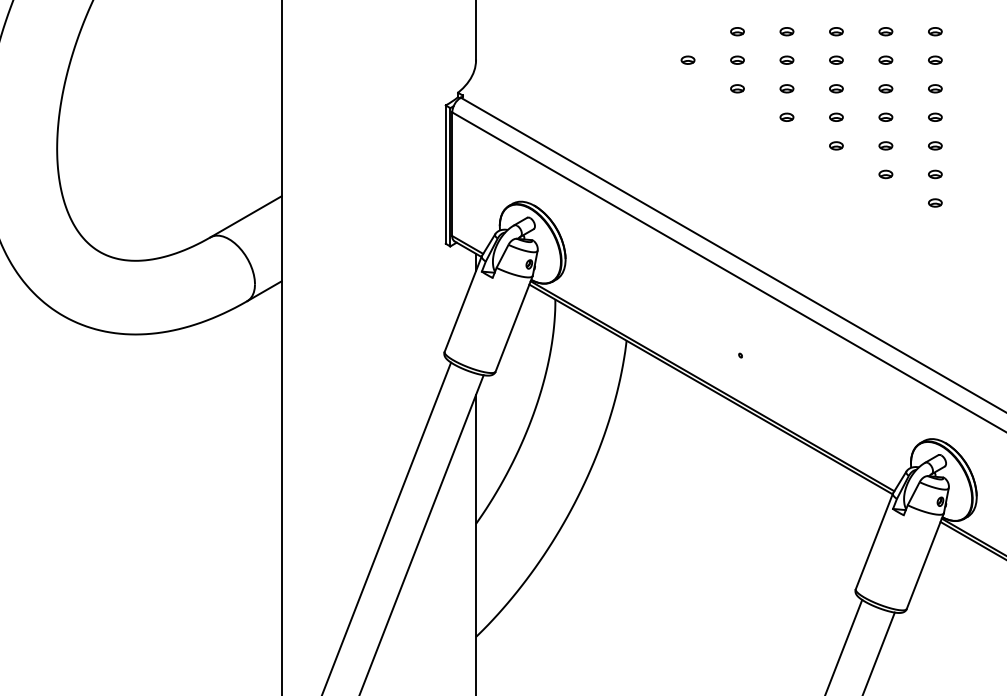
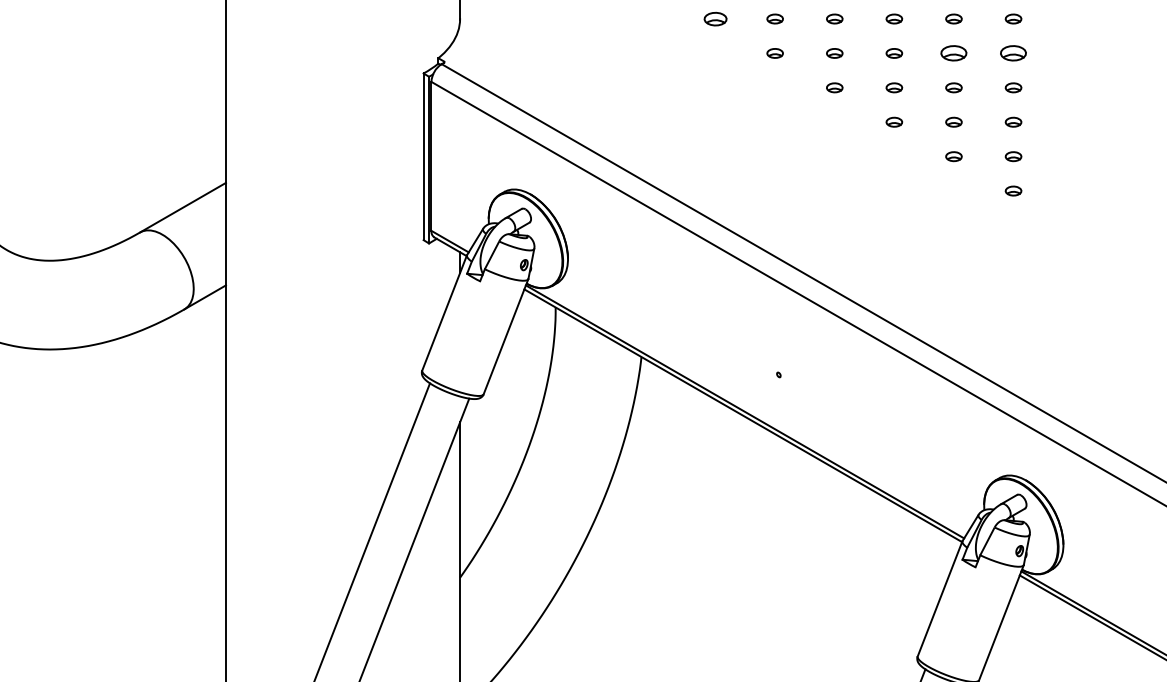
part: (687, 59) -> (714, 18), size x1.4
part: (885, 88) -> (953, 53), size x1.6
part: (935, 88) -> (1013, 53), size x1.6

